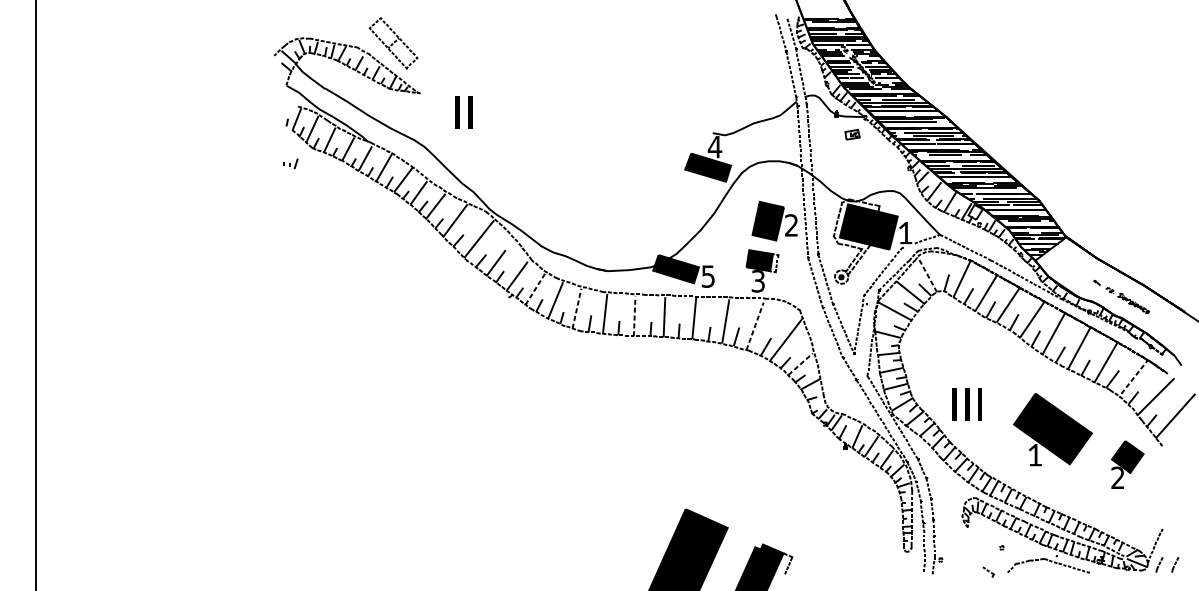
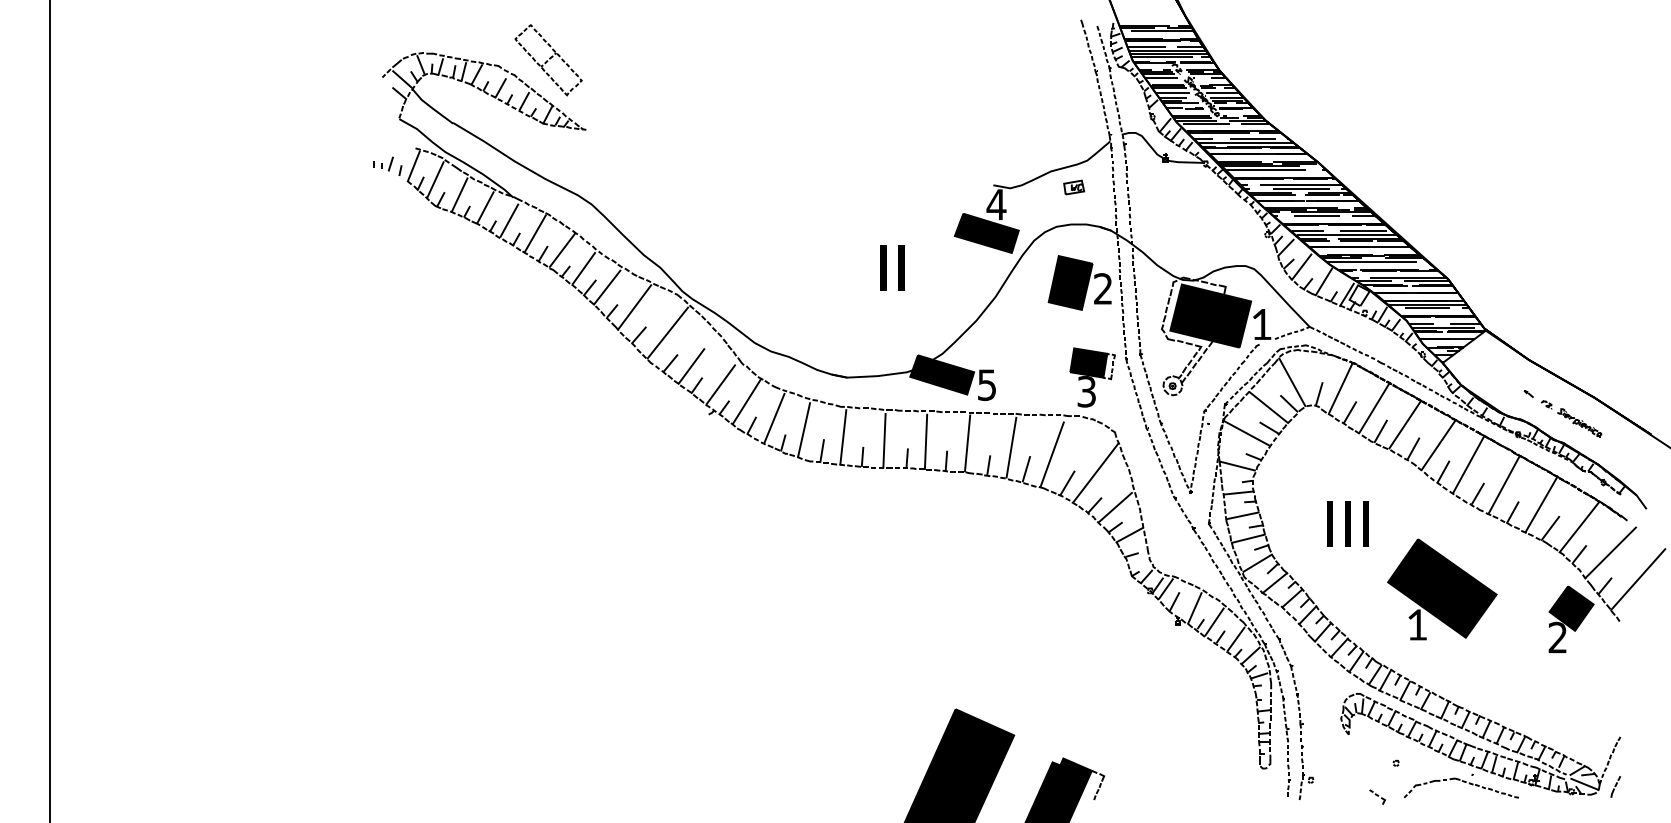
text: (463, 112) -> (892, 267), moved
part: (852, 134) -> (1074, 187), moved
part: (290, 163) -> (383, 163), moved
part: (774, 220) -> (1079, 282), moved
part: (762, 271) -> (1092, 377), moved
line: (927, 273) -> (1292, 381), dashed -> solid
line: (535, 288) -> (746, 401), dashed -> solid
line: (577, 308) -> (804, 429), dashed -> solid
line: (634, 316) -> (884, 440), dashed -> solid
line: (755, 326) -> (1052, 454), dashed -> solid
line: (800, 364) -> (1115, 507), dashed -> solid
line: (1131, 380) -> (1576, 530), dashed -> solid
text: (966, 403) -> (1347, 523), moved
part: (1053, 429) -> (1442, 589), moved
part: (1127, 464) -> (1571, 618), moved
part: (1175, 564) -> (1637, 786), removed

